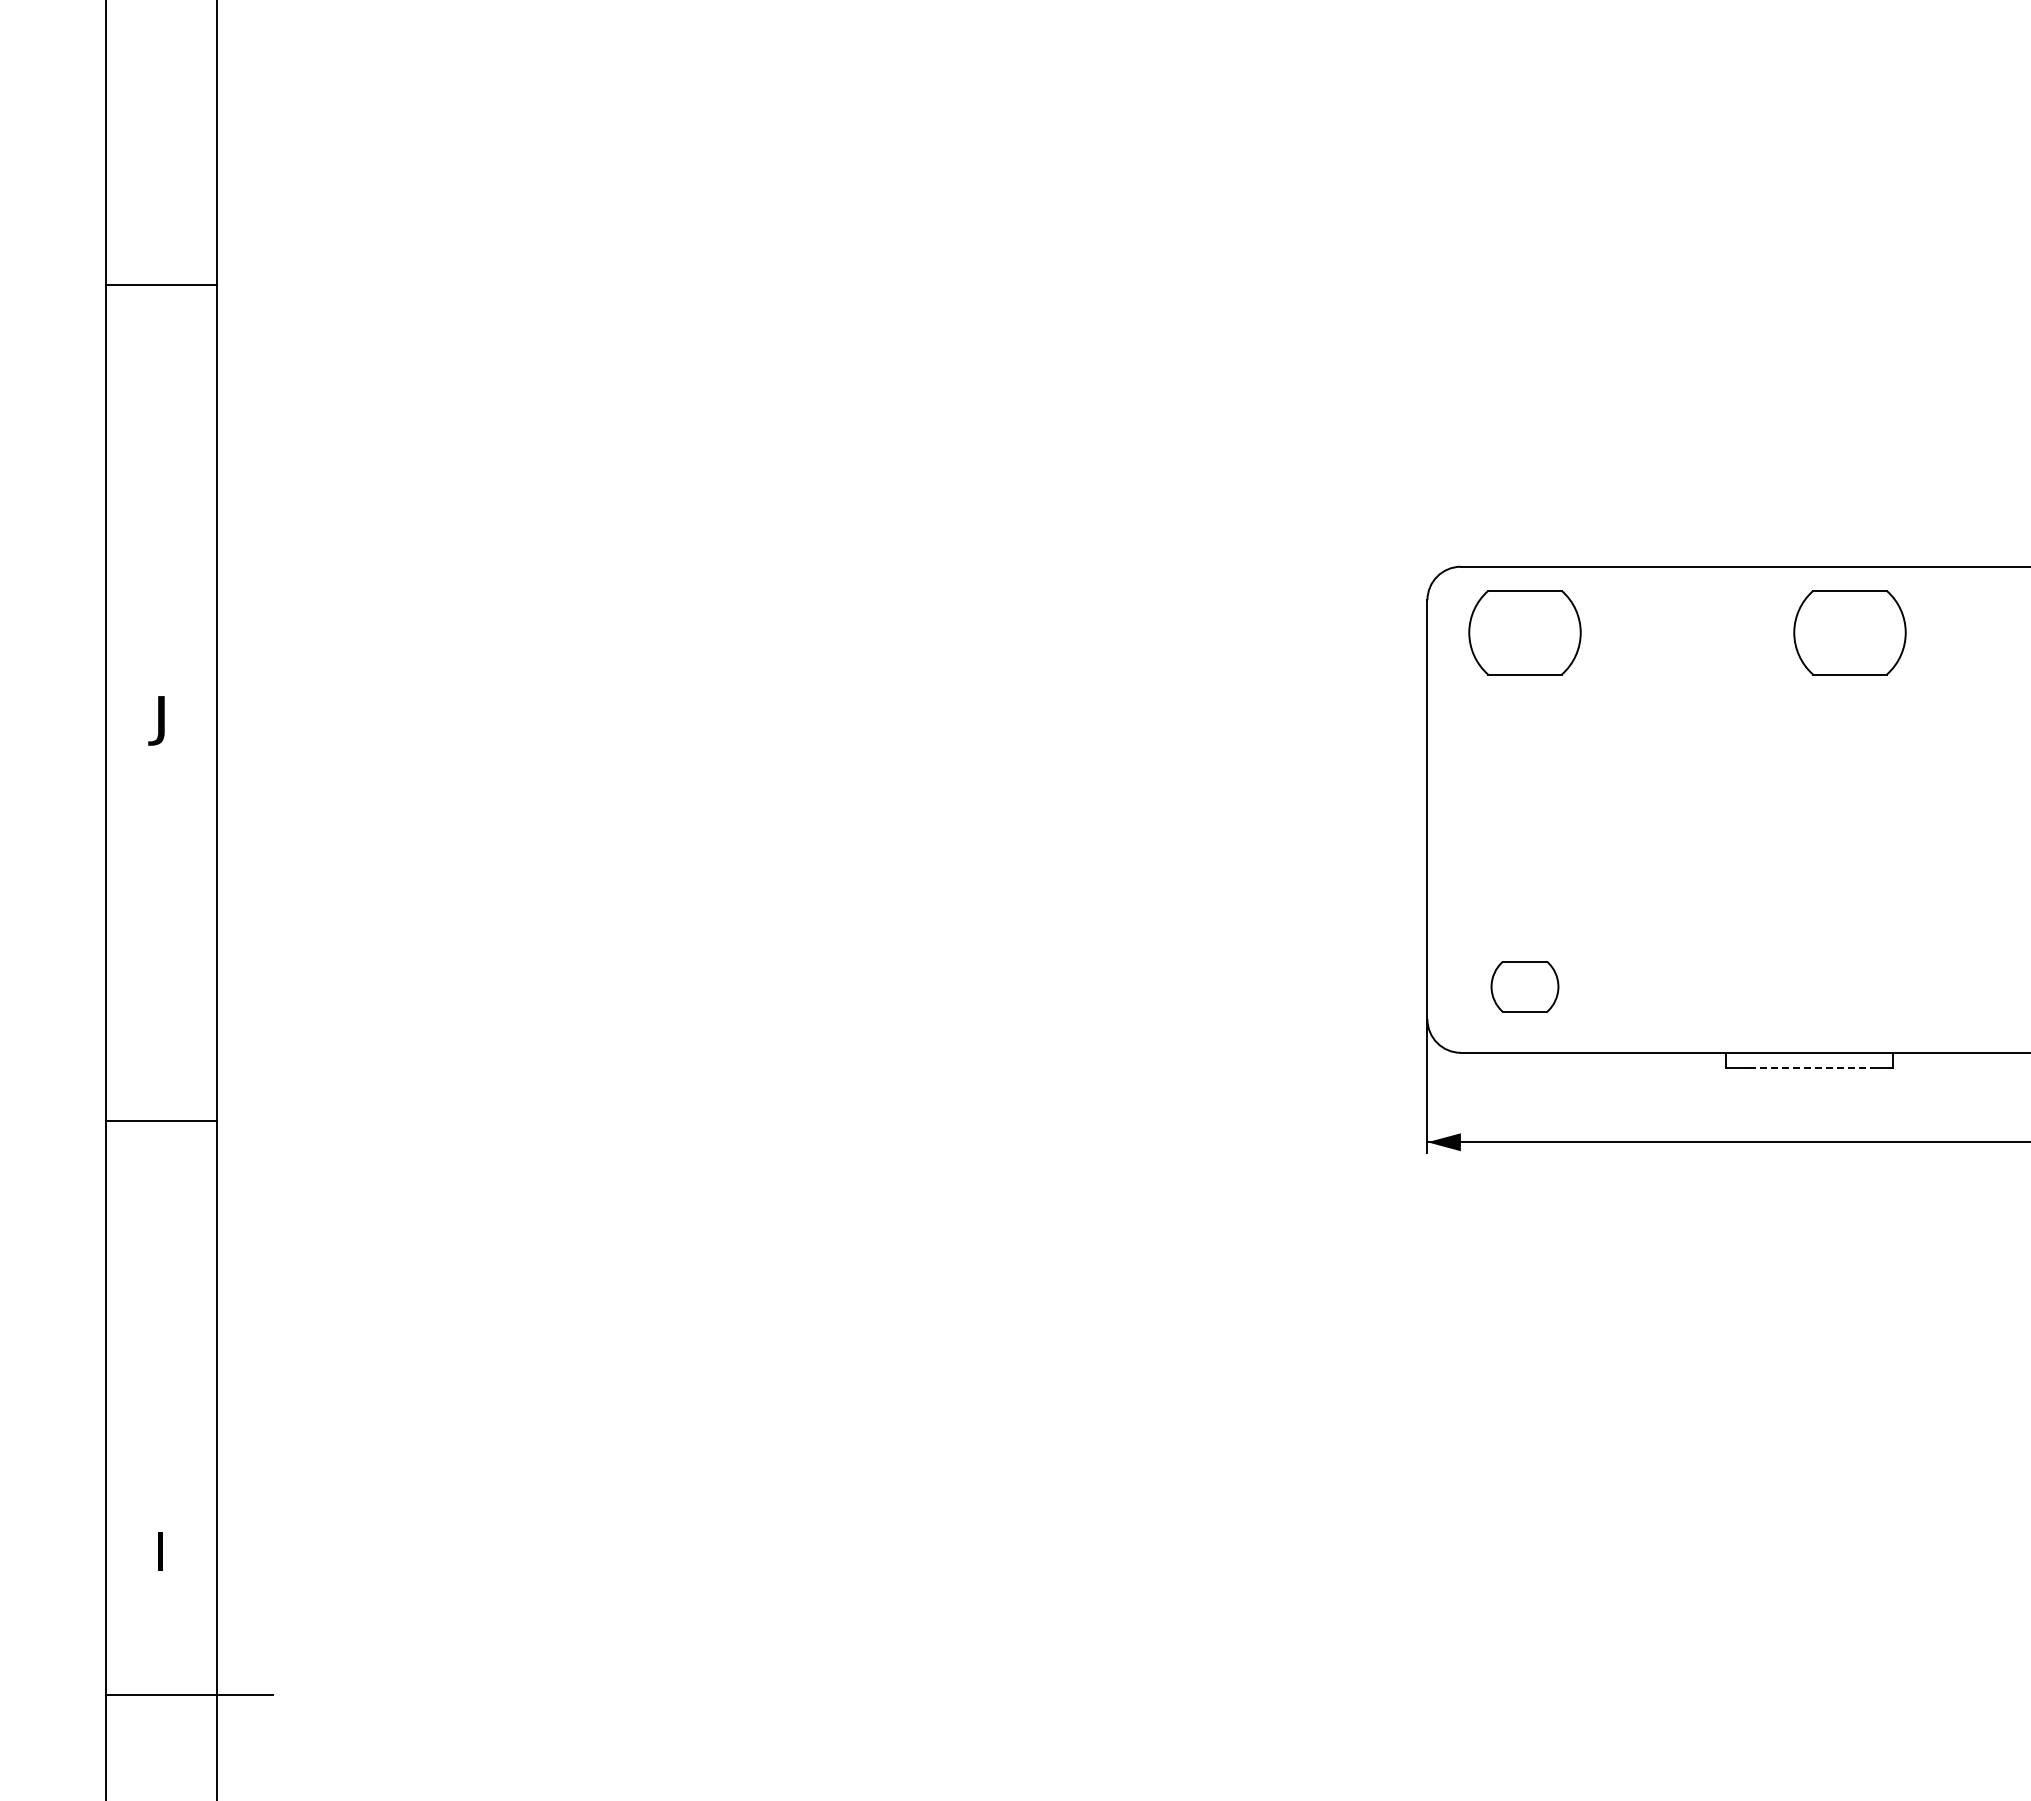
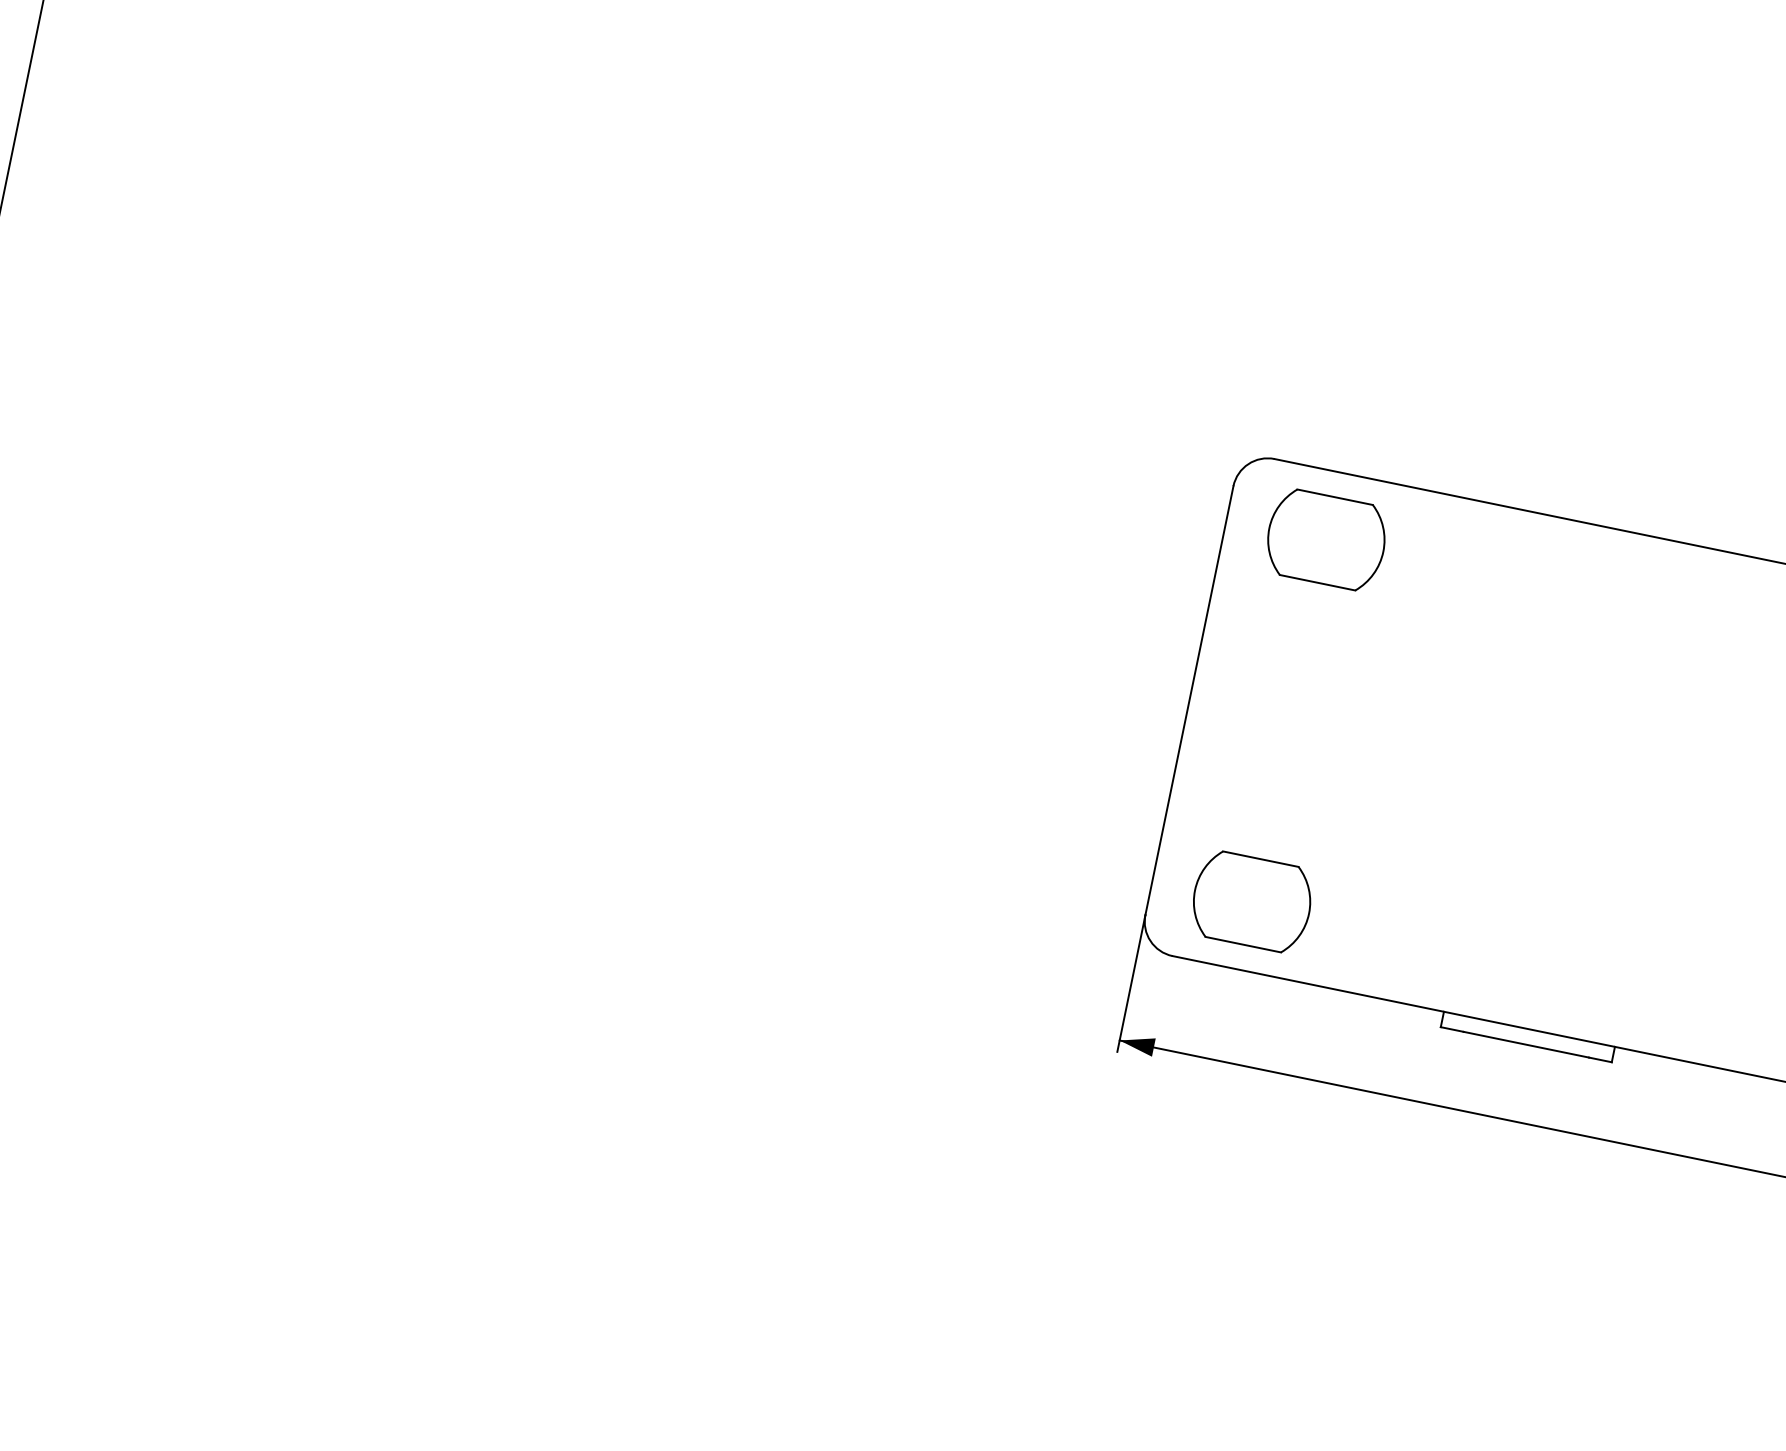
part: (1849, 632) -> (1658, 607), removed
part: (1524, 986) -> (1251, 901), size x1.67
line: (1810, 1067) -> (1527, 1044), dashed -> solid

